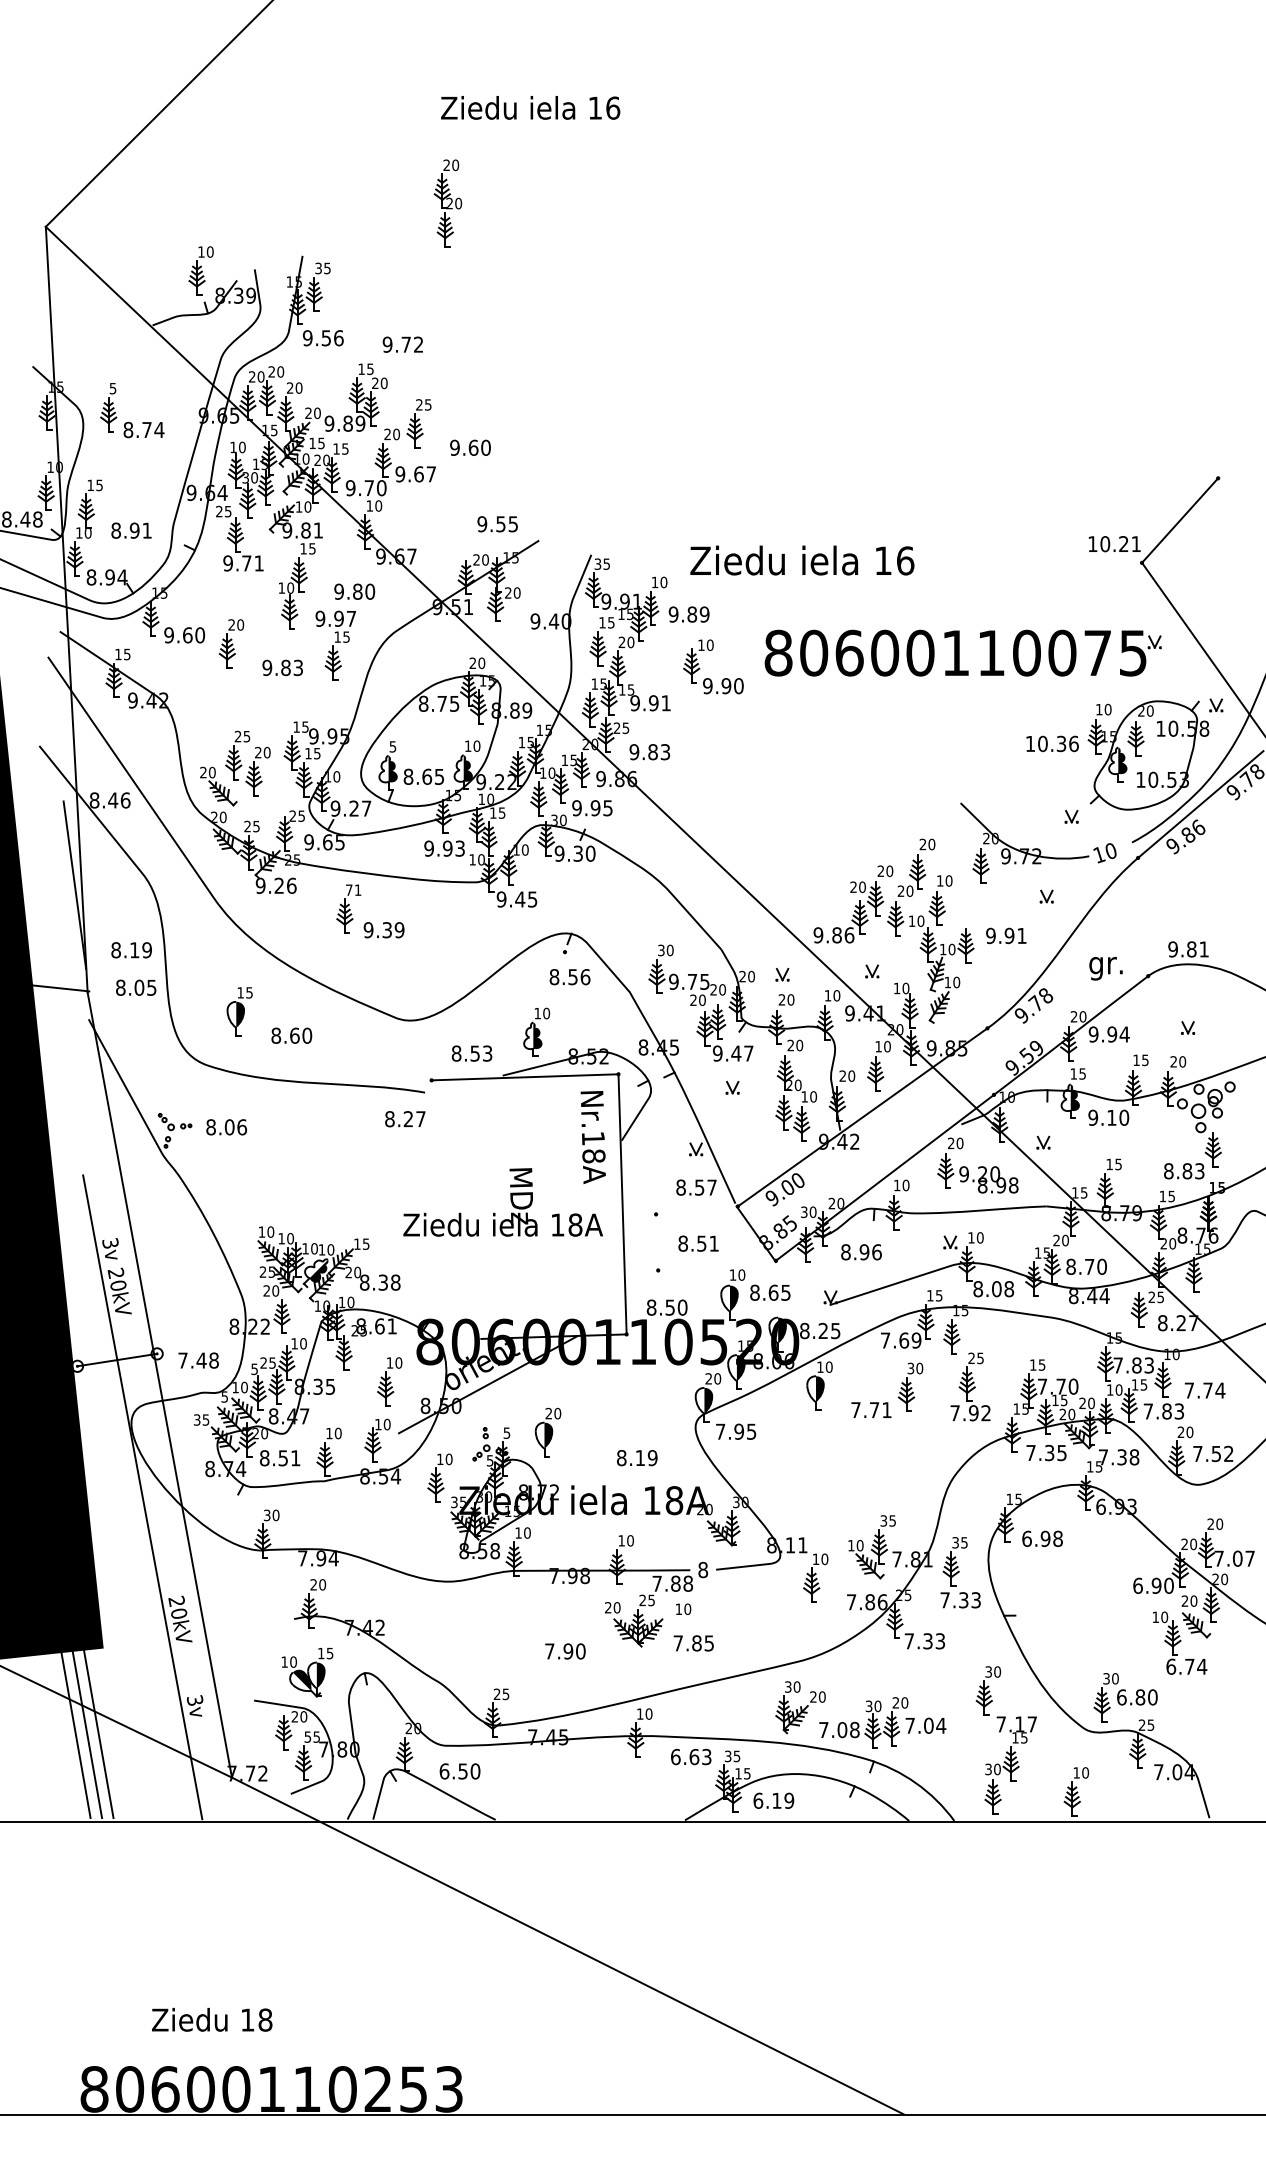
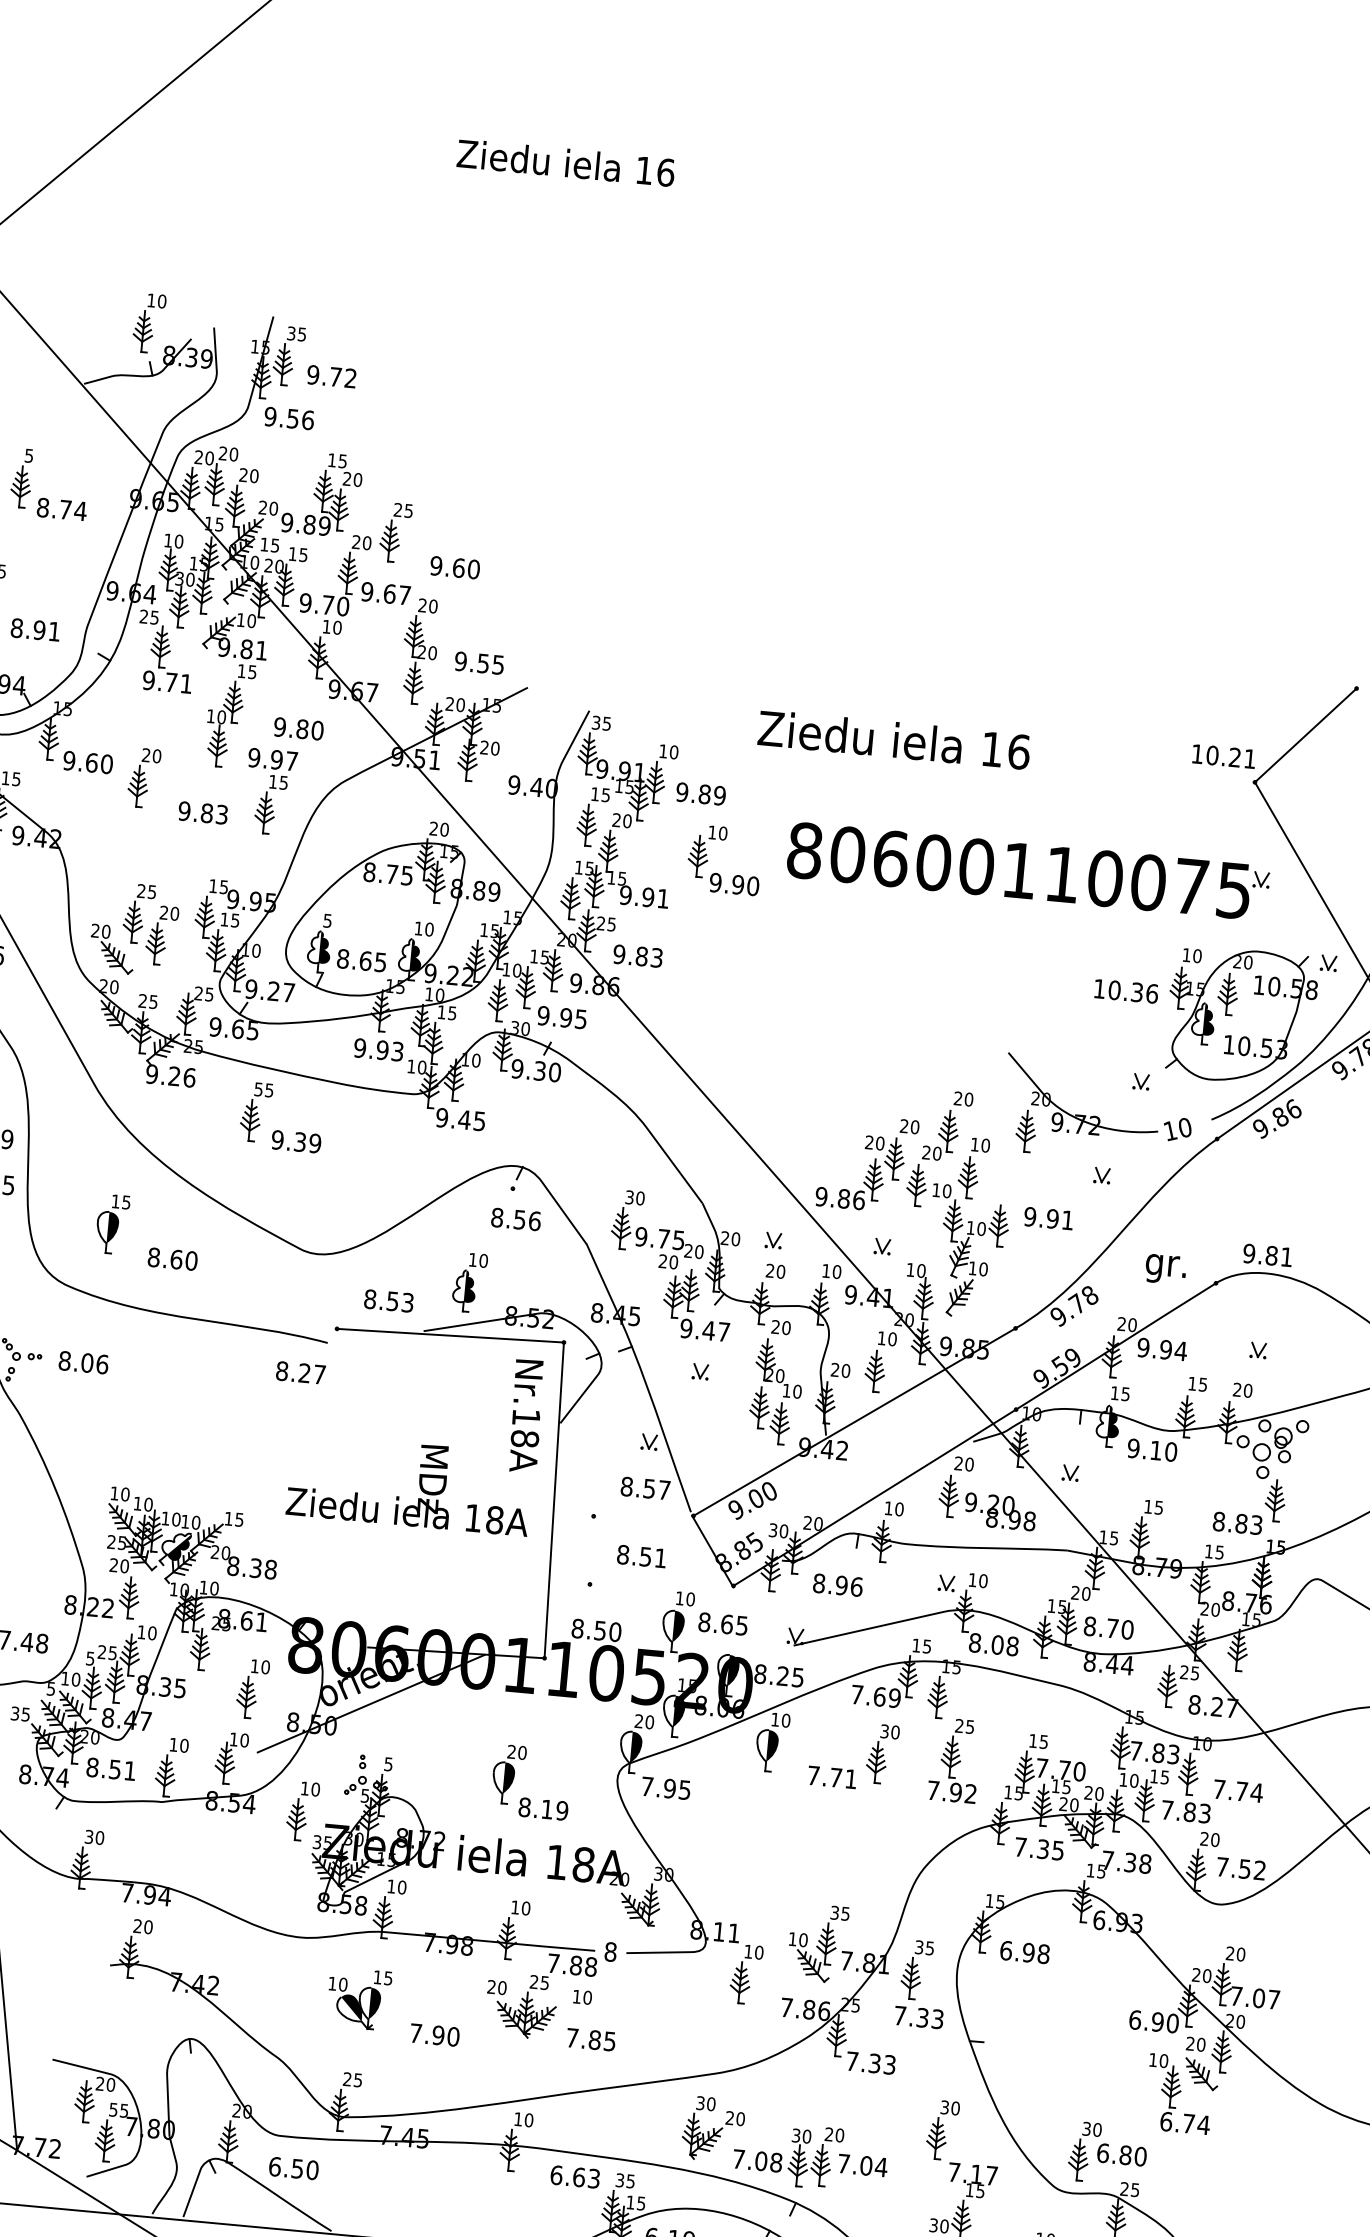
part: (447, 203) -> (419, 651), moved
text: (402, 344) -> (331, 376), moved
text: (802, 560) -> (894, 739), moved
text: (353, 889) -> (263, 1089), 71 -> 55
part: (547, 1432) -> (507, 1774), moved
part: (307, 1672) -> (358, 1998), moved

